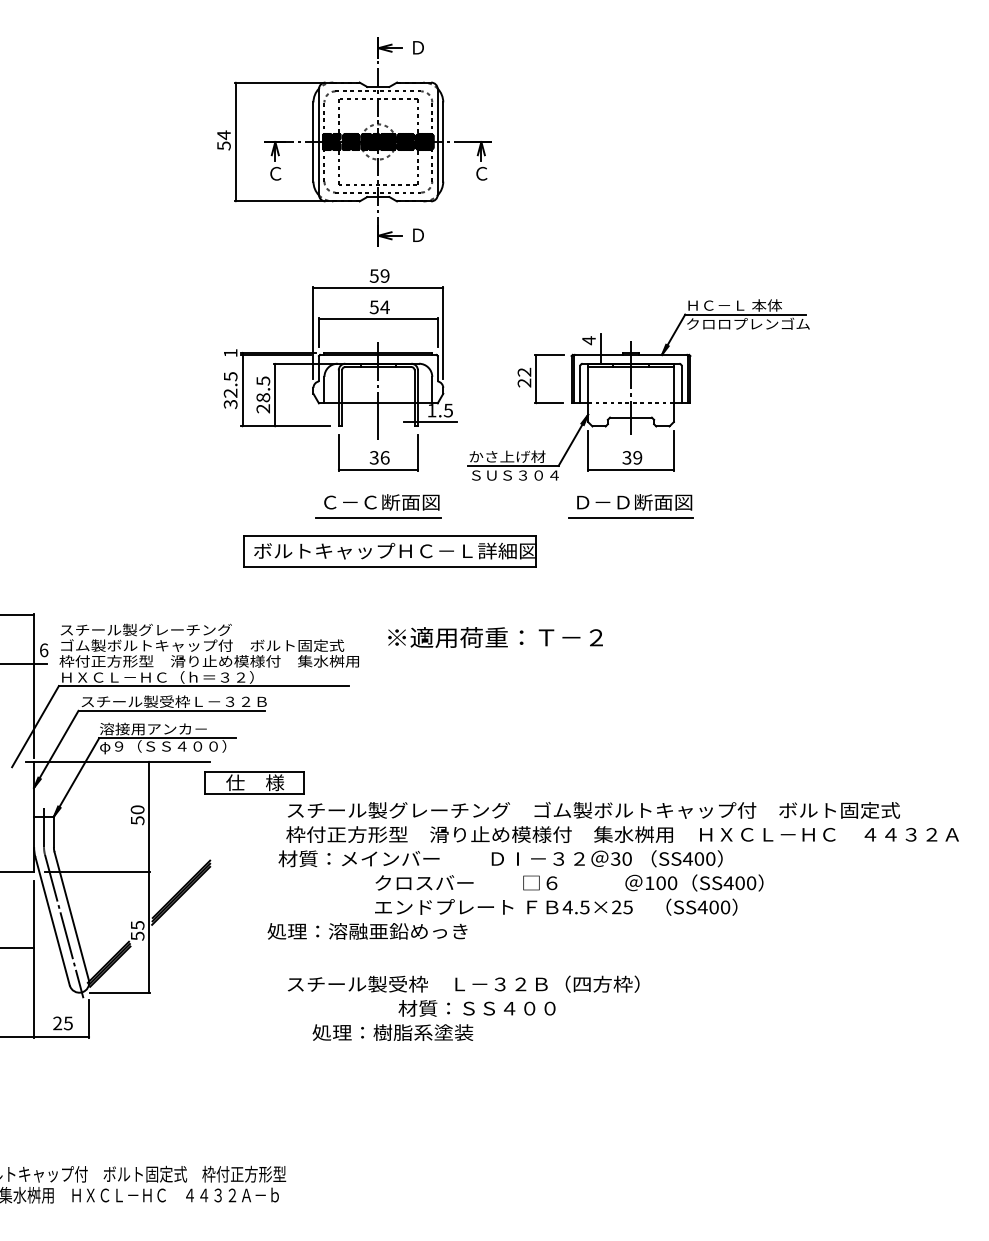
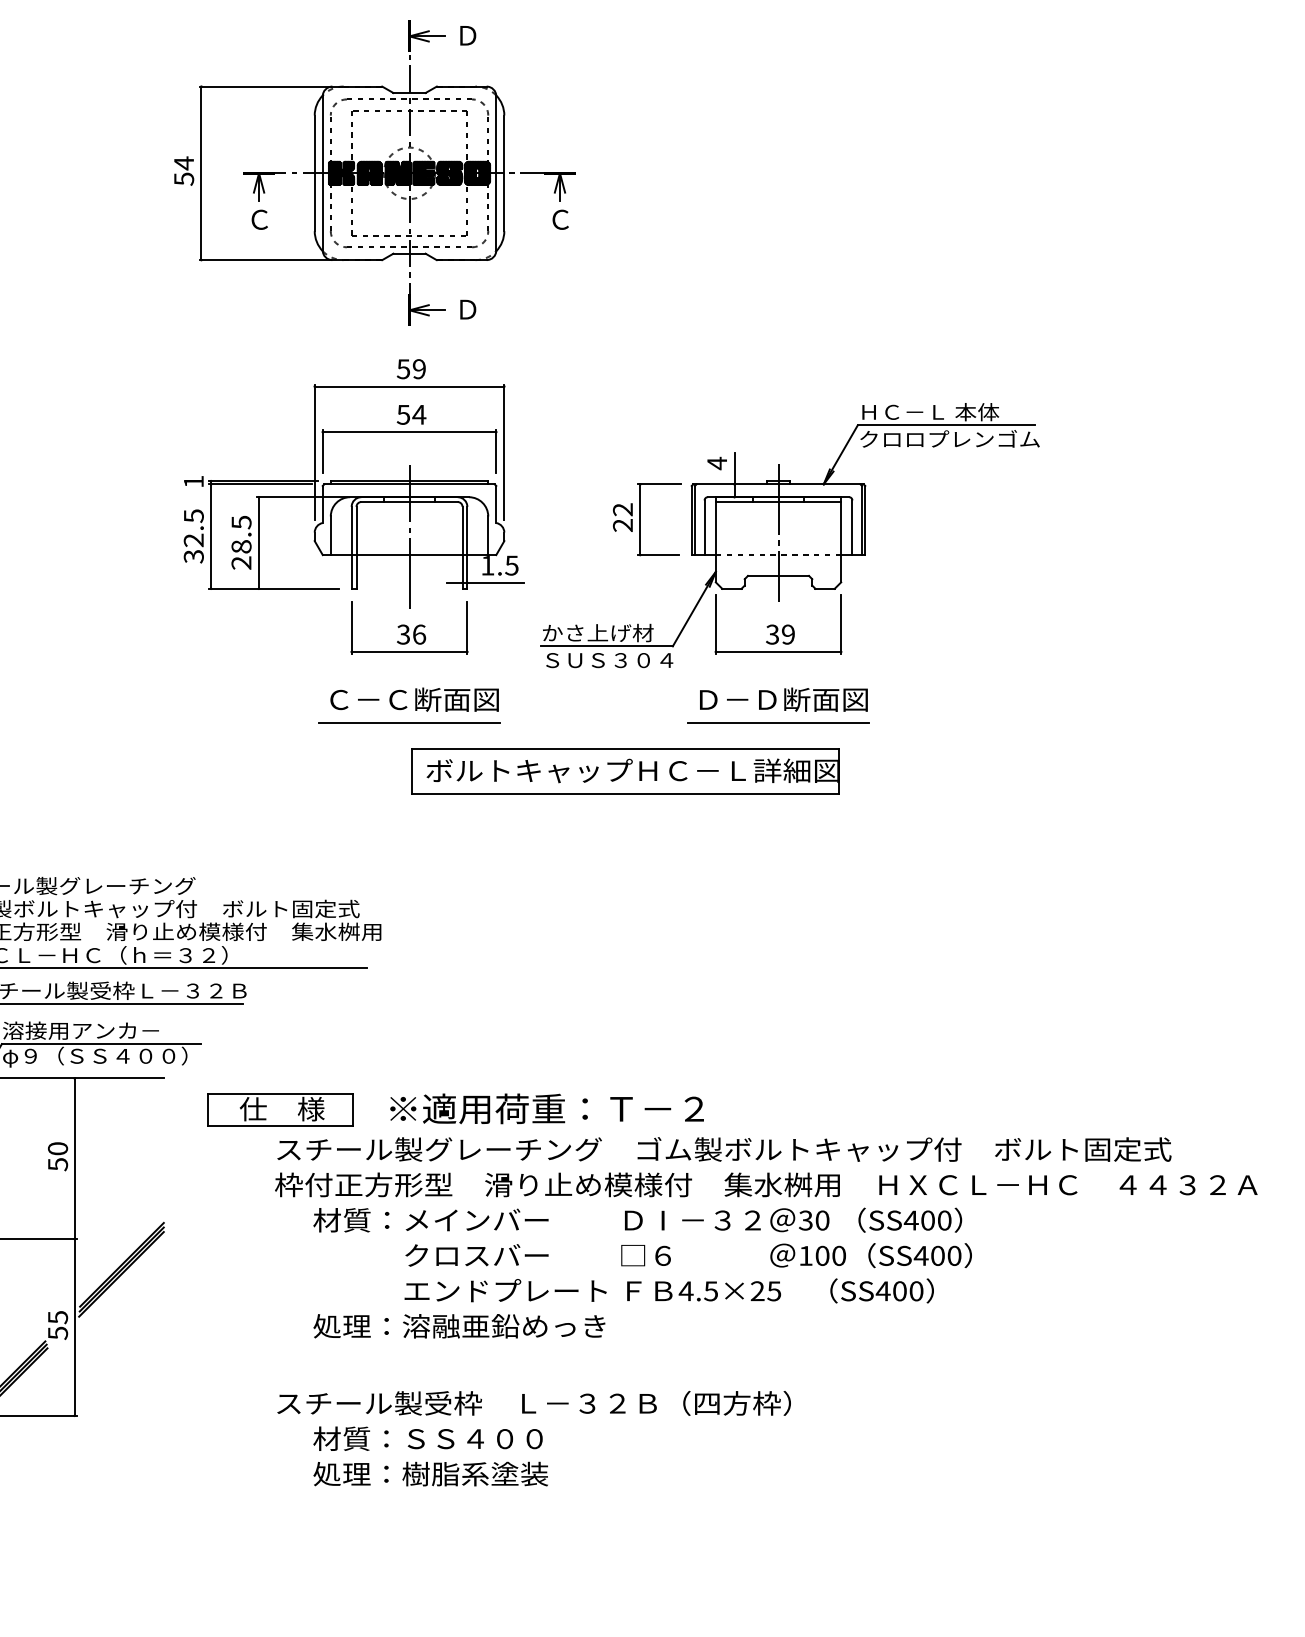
part: (389, 551) -> (624, 771), moved
text: (495, 637) -> (547, 1108), moved
part: (254, 782) -> (281, 1108), moved
text: (500, 858) -> (637, 1219), moved
text: (367, 931) -> (459, 1326), moved
text: (476, 1008) -> (427, 1438), moved

